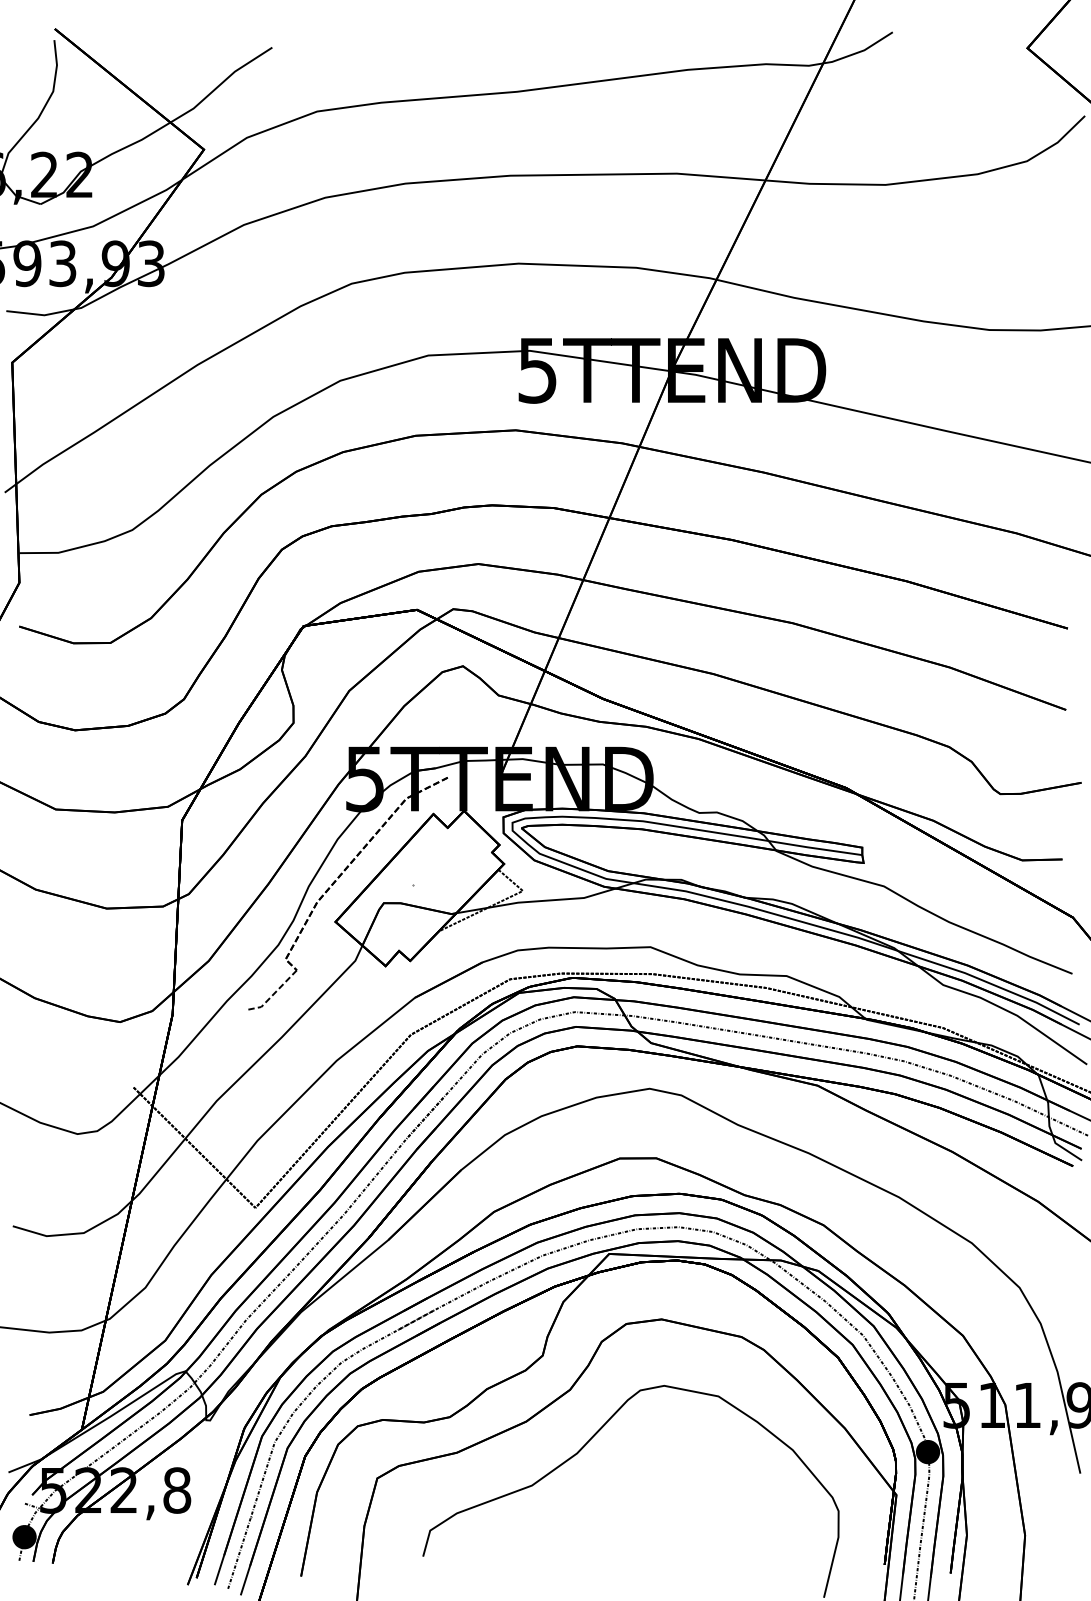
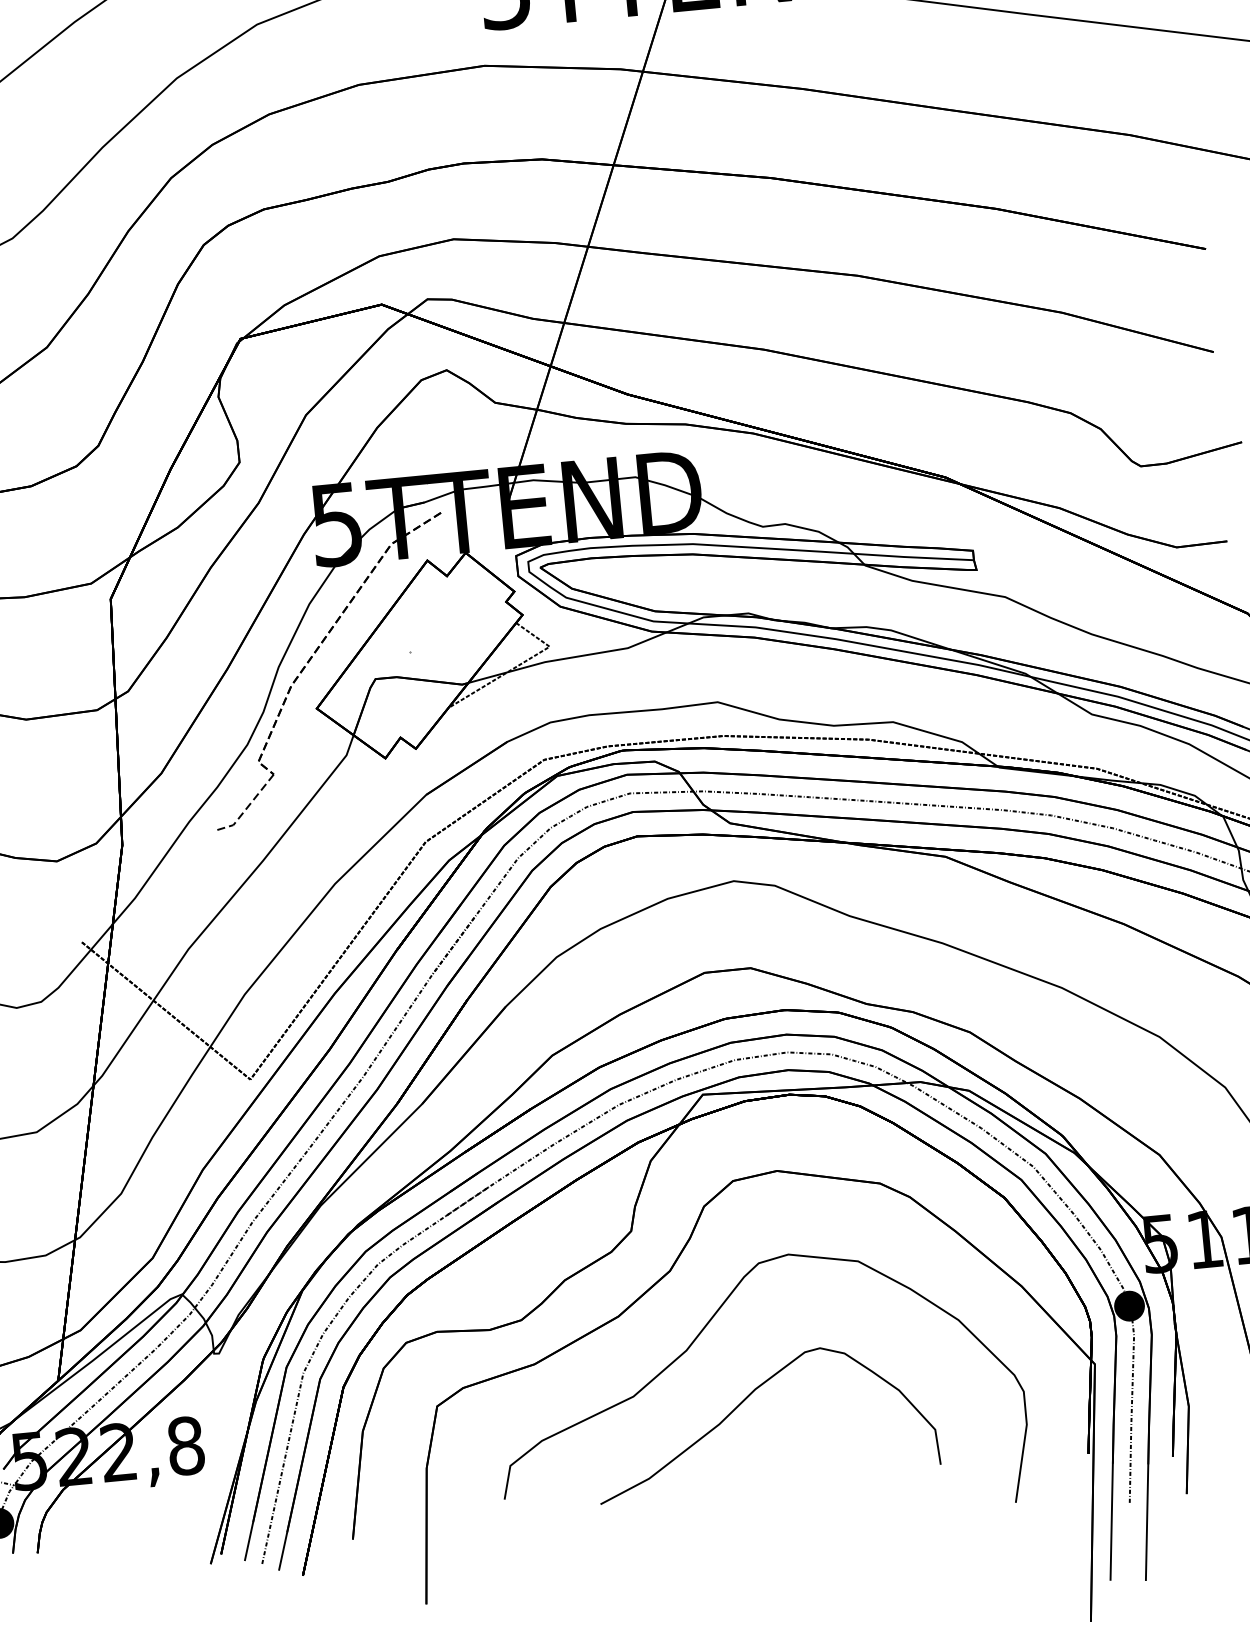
curve: (618, 1498) -> (744, 1402), added

